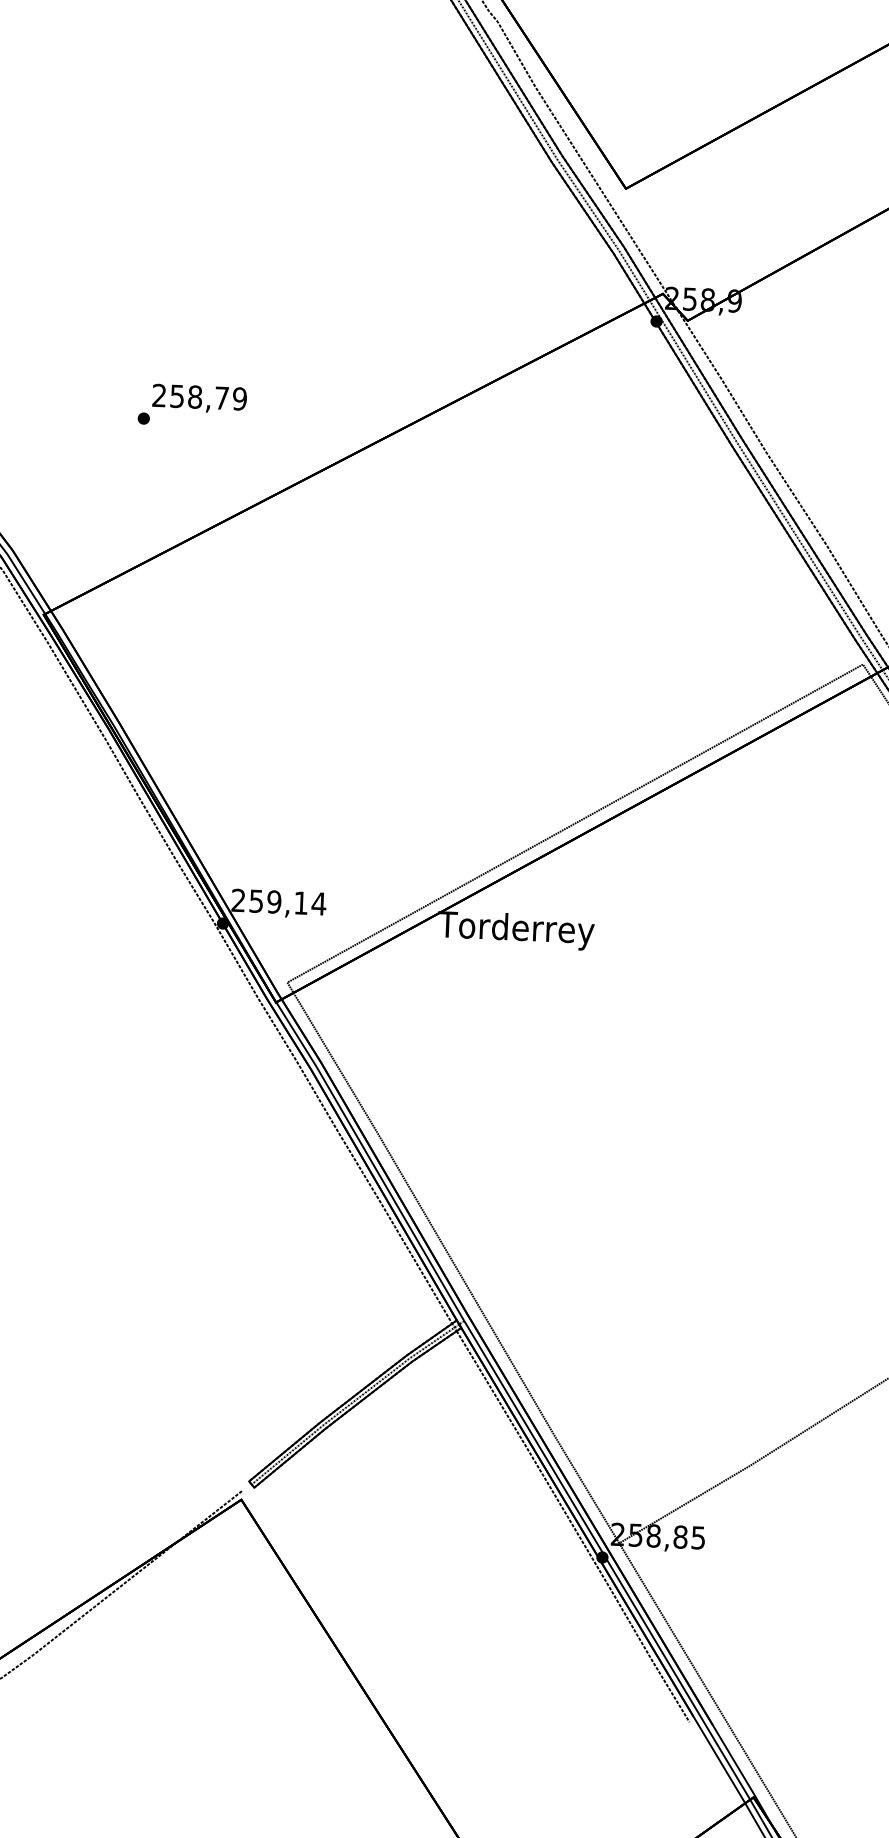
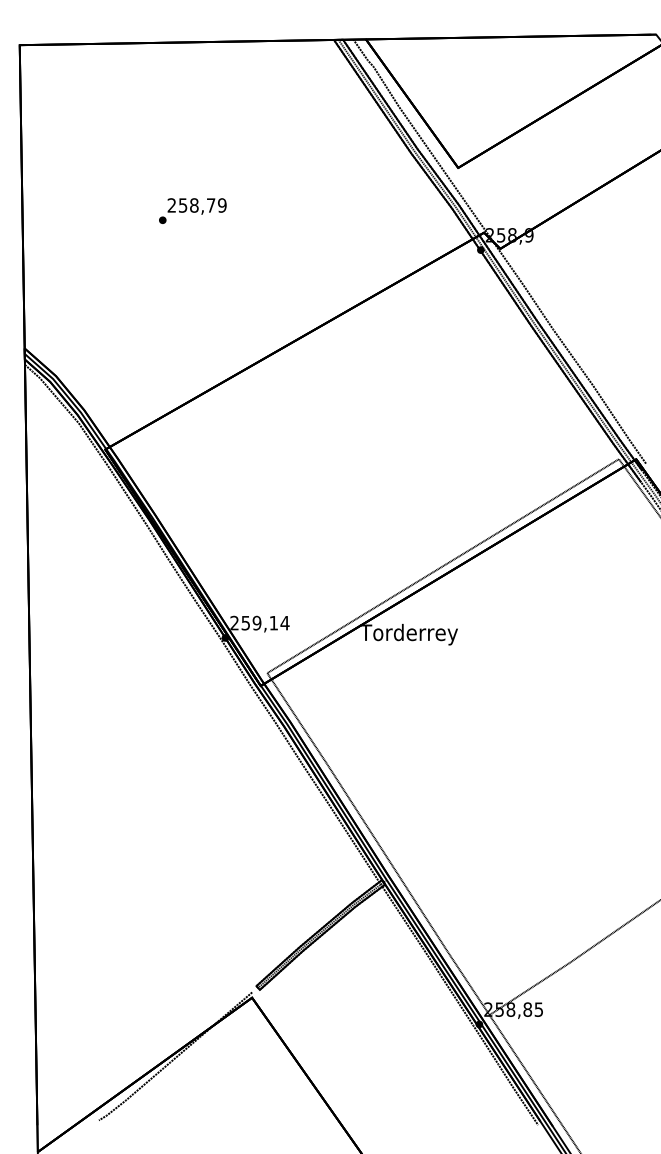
text: (191, 404) -> (192, 210), moved

